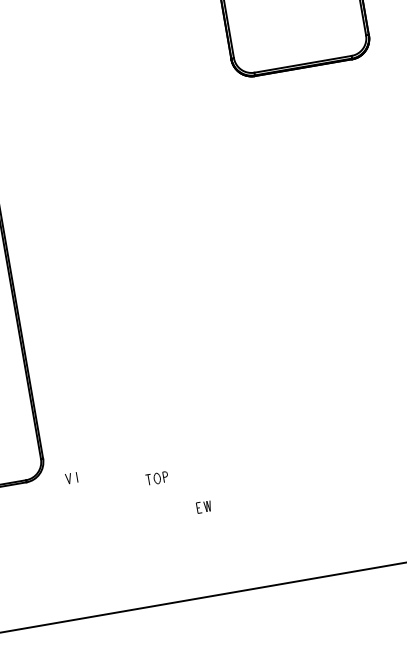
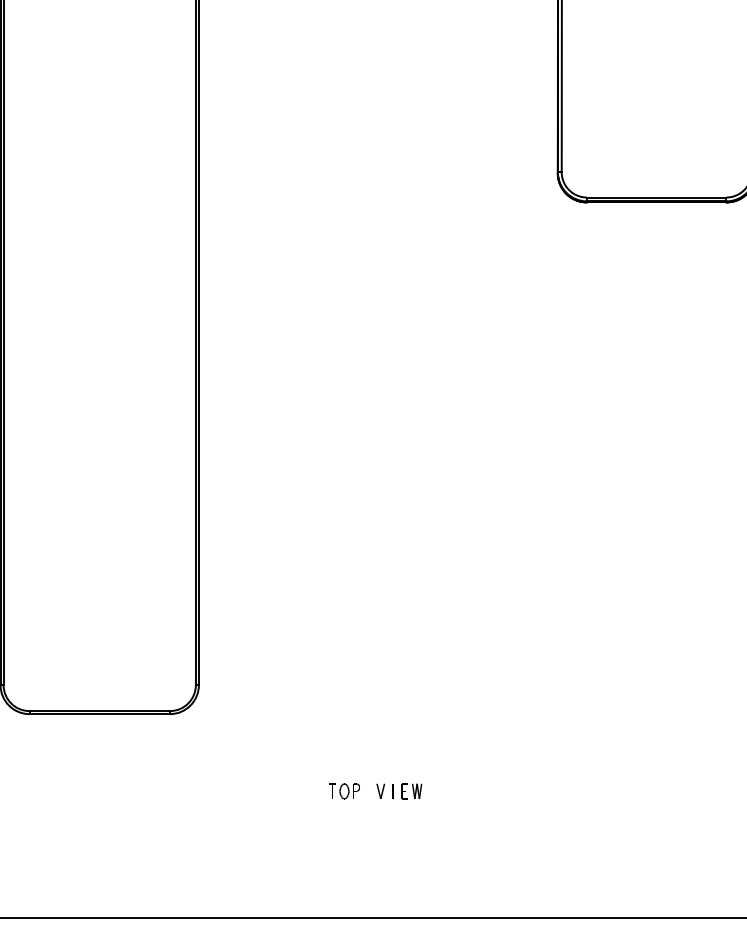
part: (71, 477) -> (384, 790), moved
part: (157, 478) -> (344, 791), moved

